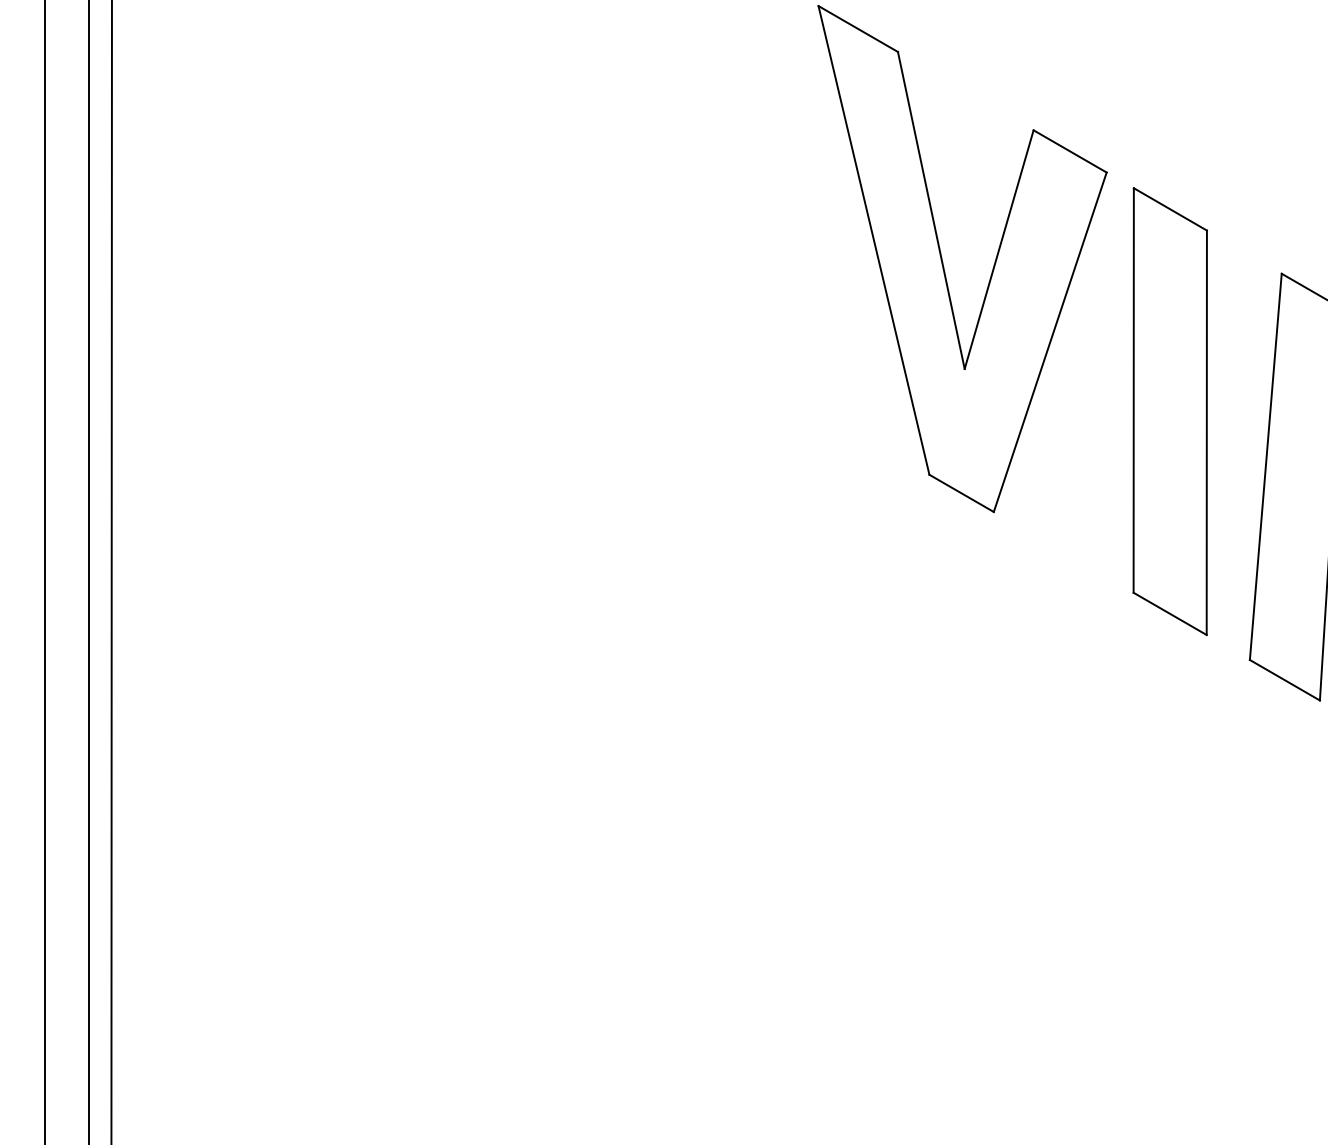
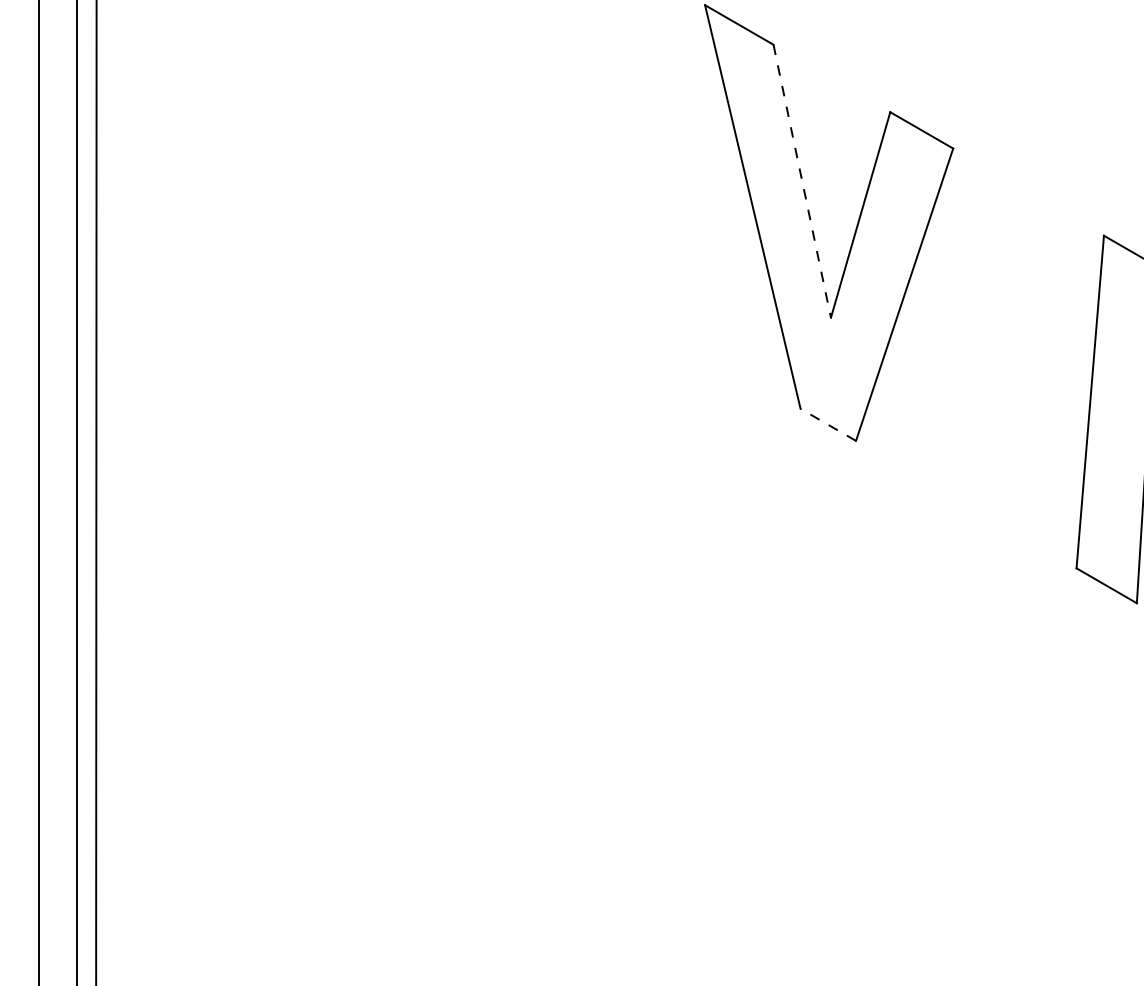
line: (931, 210) -> (802, 181), solid -> dashed
part: (1169, 411) -> (1007, 354), removed
line: (960, 492) -> (827, 424), solid -> dashed

